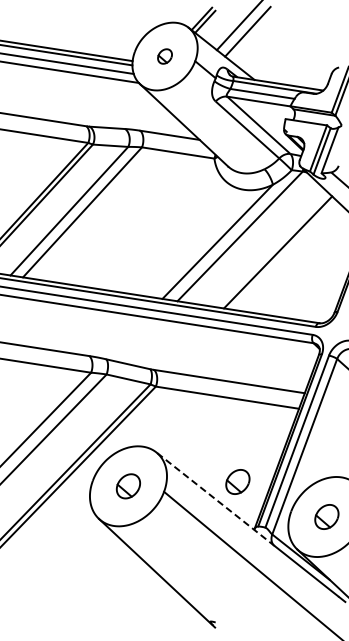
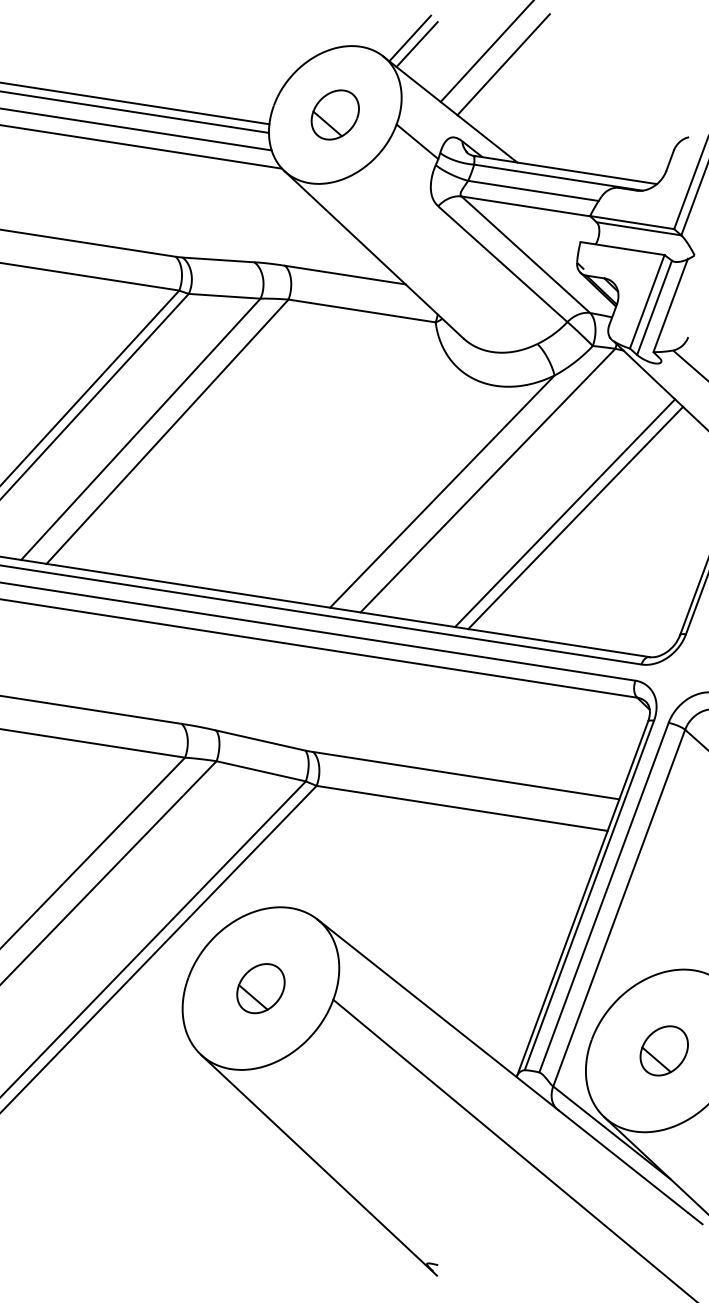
part: (164, 56) -> (334, 114), size x1.67
line: (283, 254) -> (576, 517), added
part: (237, 481) -> (482, 978), removed
line: (215, 499) -> (437, 1015), dashed -> solid

